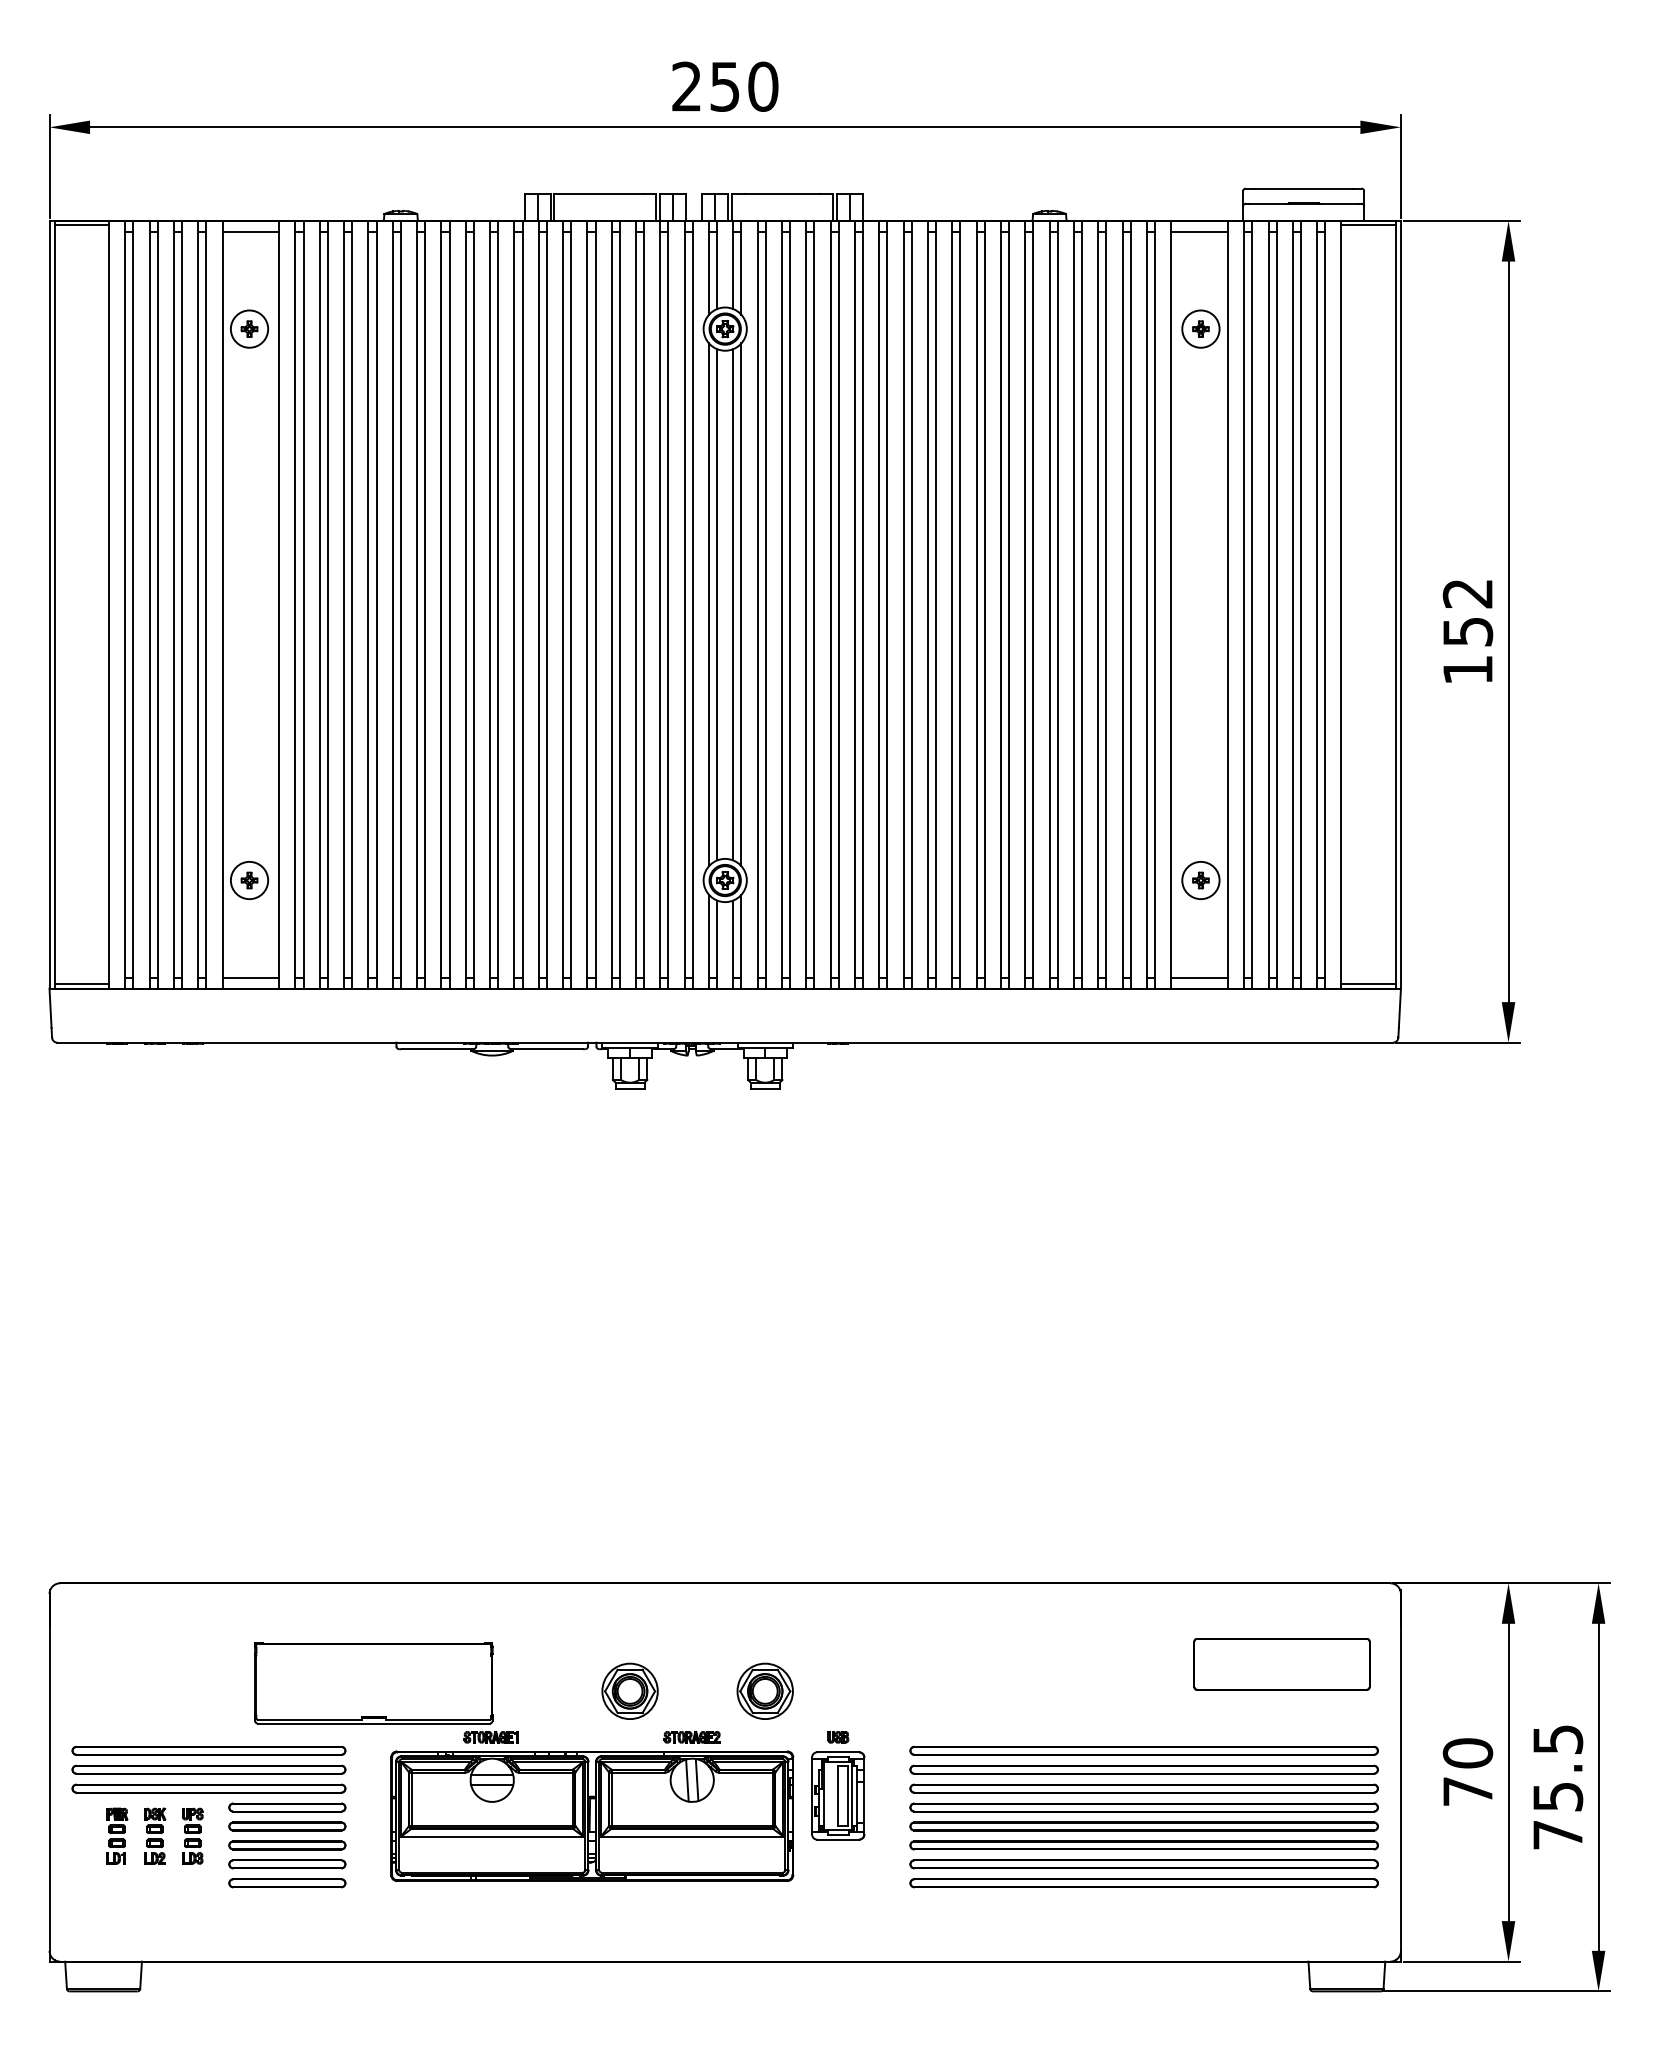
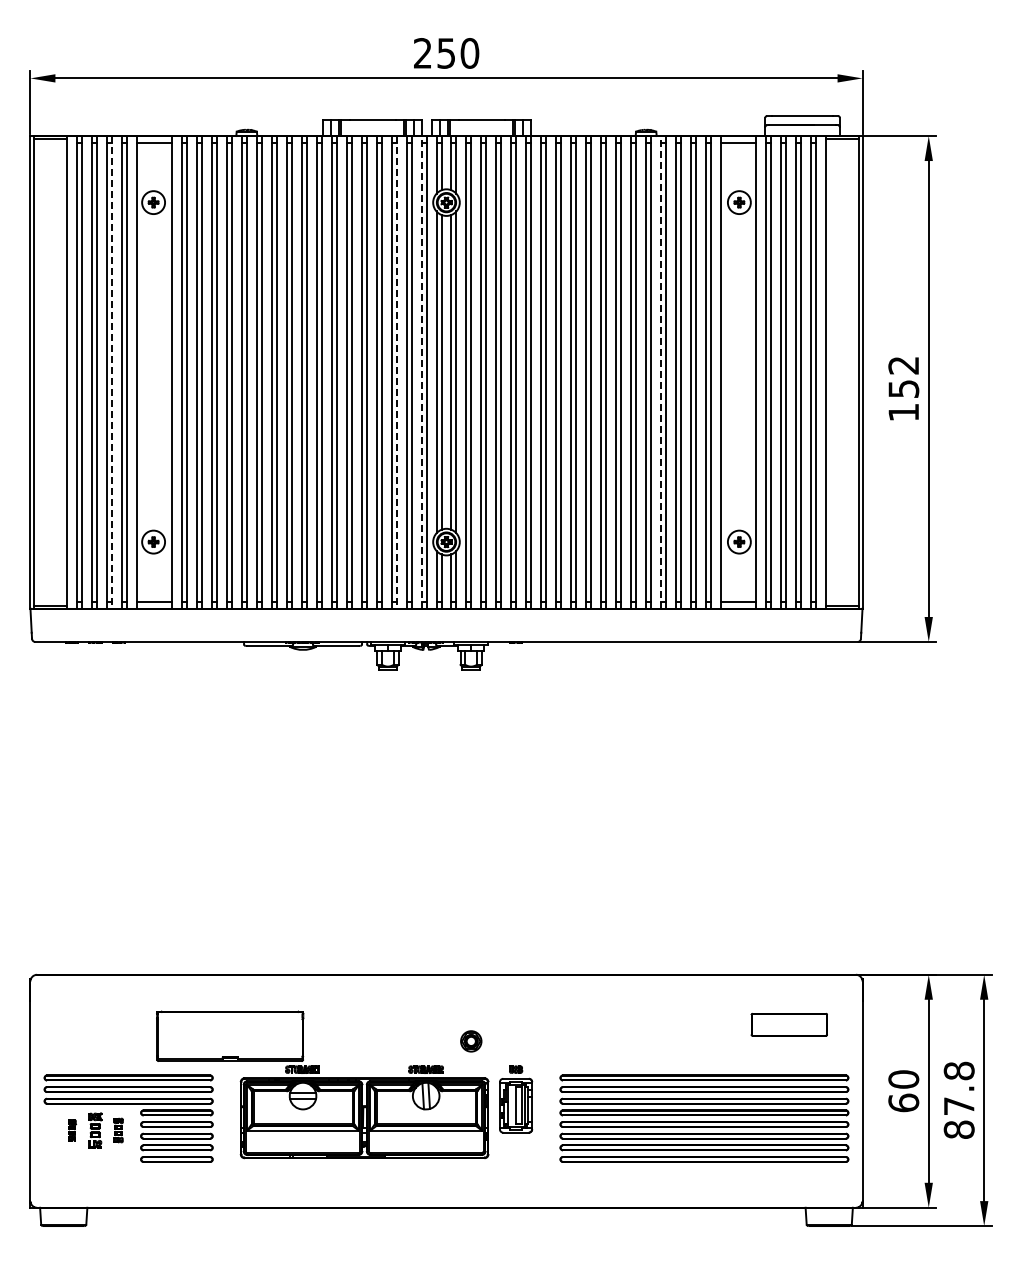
line: (684, 603) -> (421, 371), solid -> dashed
line: (1074, 603) -> (661, 371), solid -> dashed
line: (182, 605) -> (112, 372), solid -> dashed
line: (644, 605) -> (396, 372), solid -> dashed
part: (1282, 1663) -> (789, 1024), size x0.7
part: (629, 1691) -> (387, 1041), removed
part: (765, 1691) -> (471, 1041), size x0.6
text: (1556, 1785) -> (958, 1099), 75.5 -> 87.8
text: (1467, 1790) -> (903, 1102), 70 -> 60
part: (117, 1836) -> (72, 1130), size x0.6
part: (192, 1836) -> (118, 1130), size x0.7

